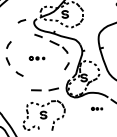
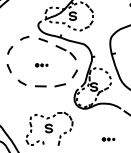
line: (21, 21) -> (24, 38), moved
part: (37, 58) -> (42, 65), size x0.71
part: (44, 89) -> (49, 85), moved
part: (97, 108) -> (109, 138), moved

